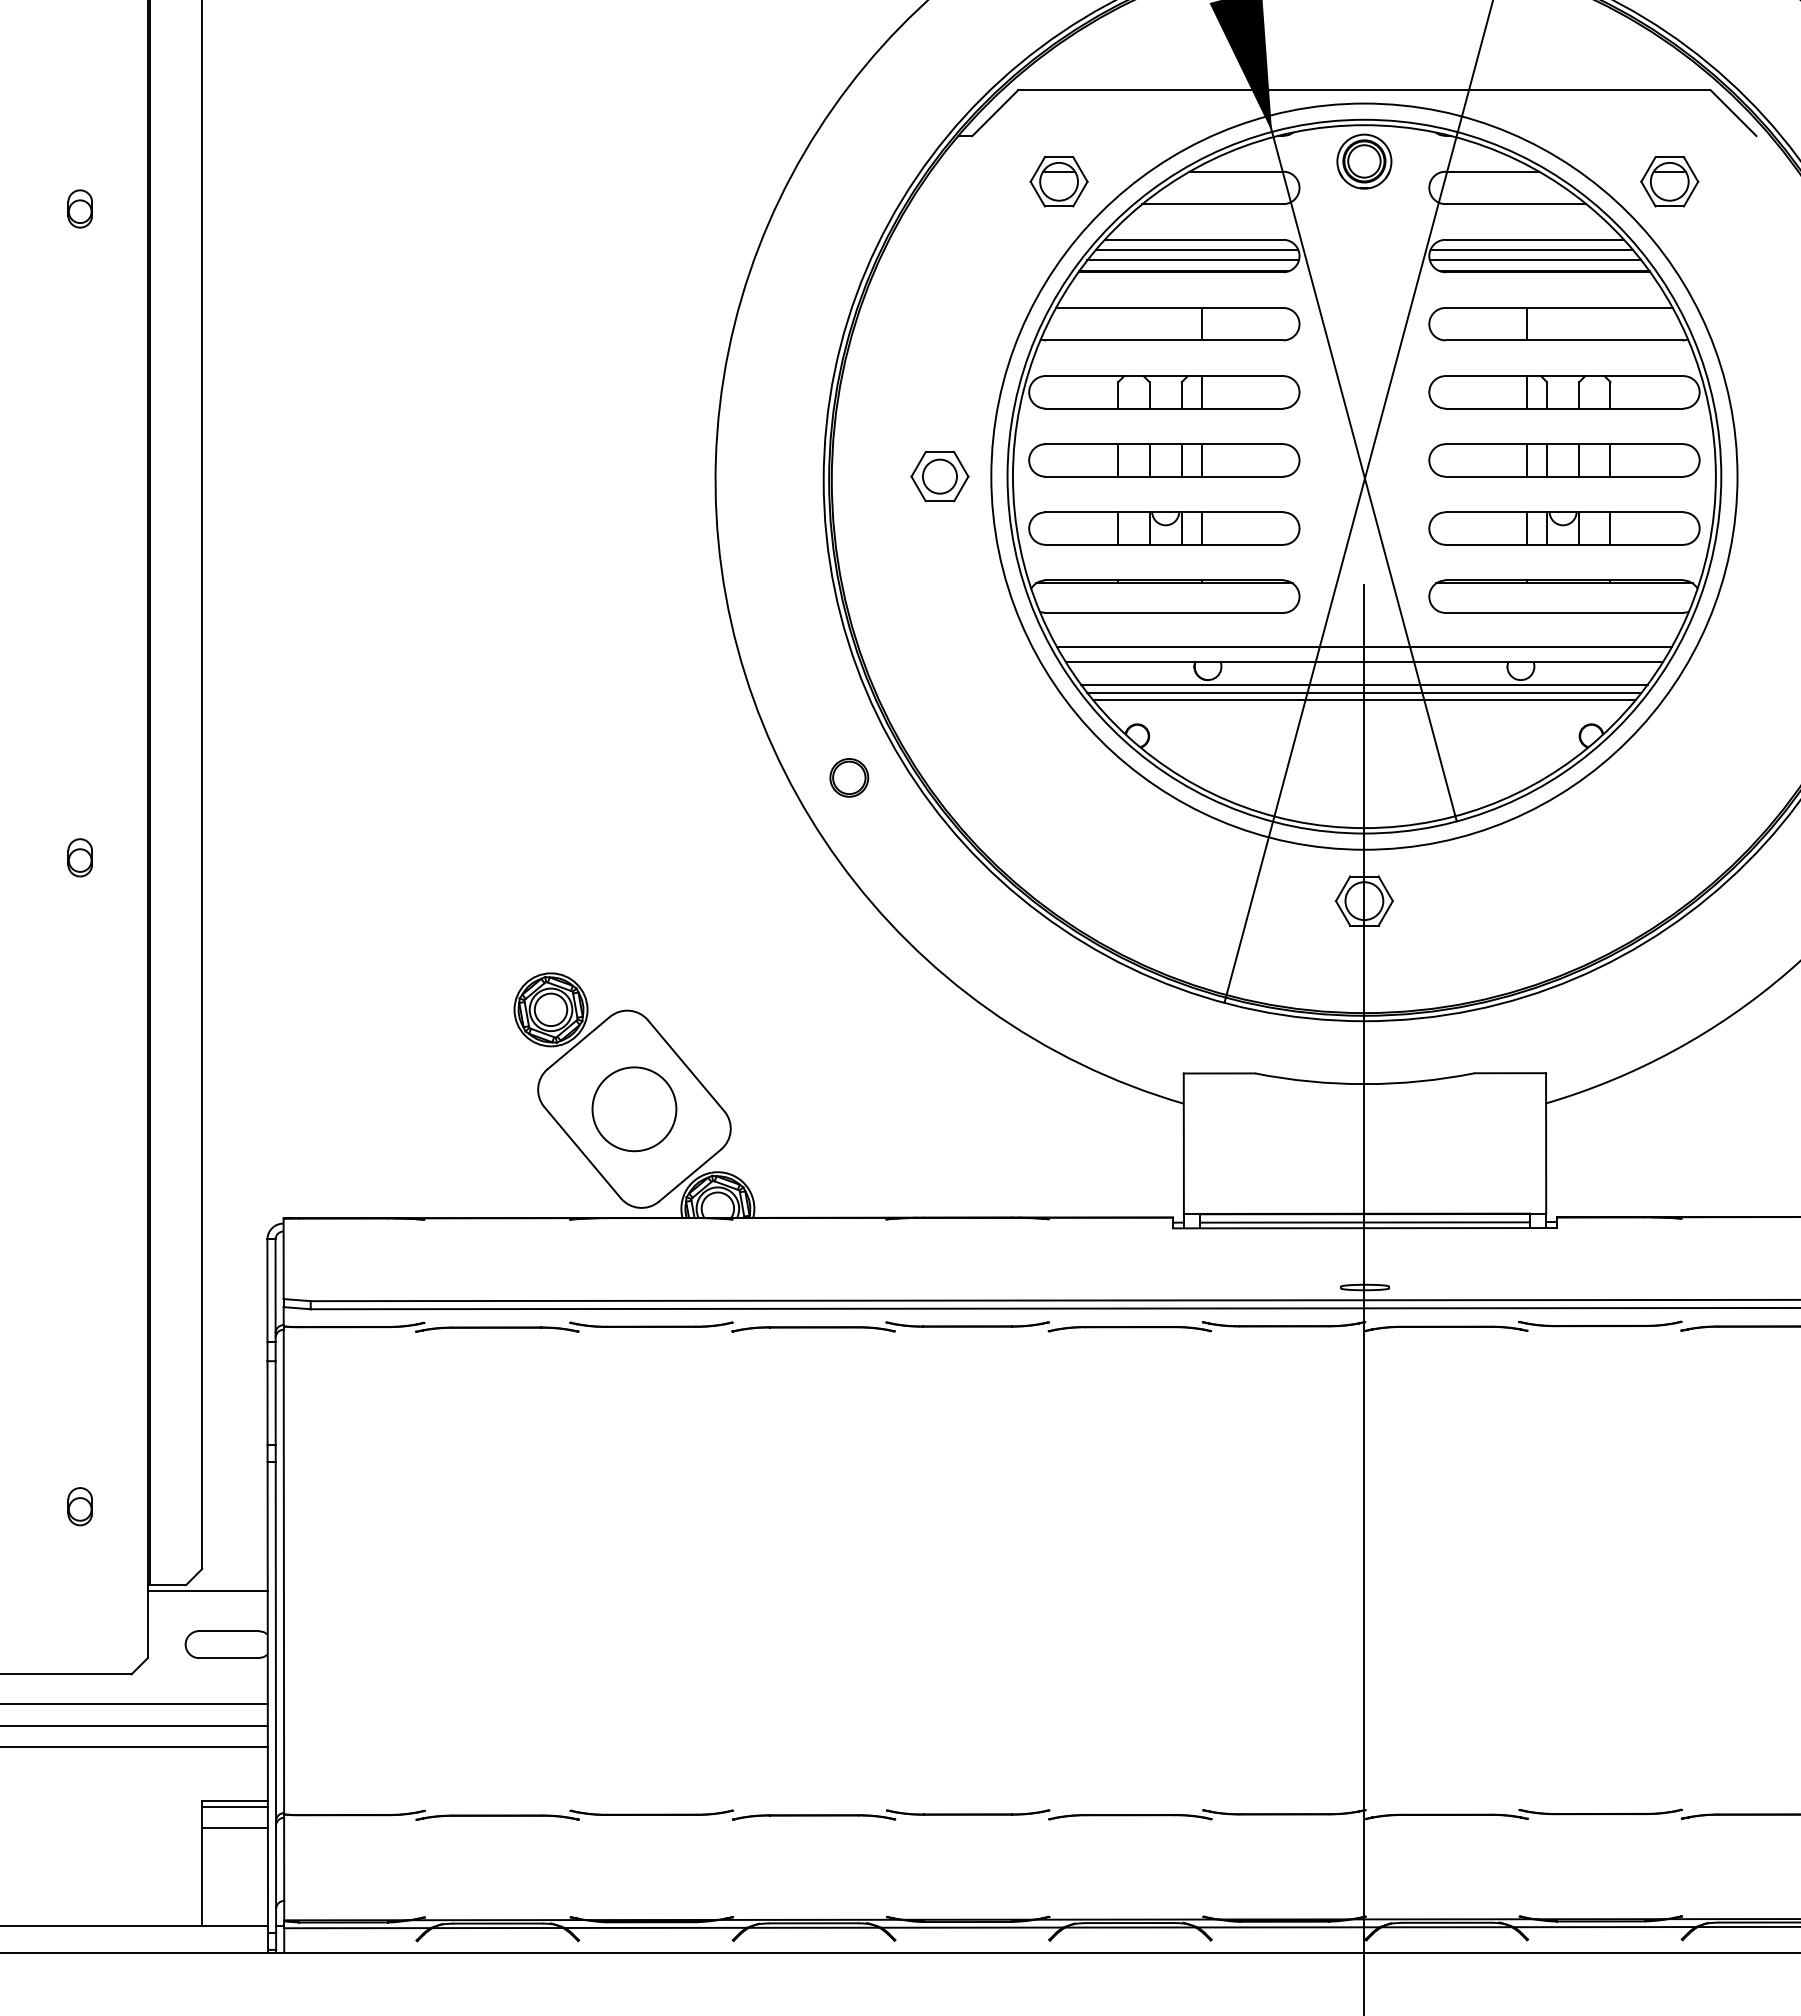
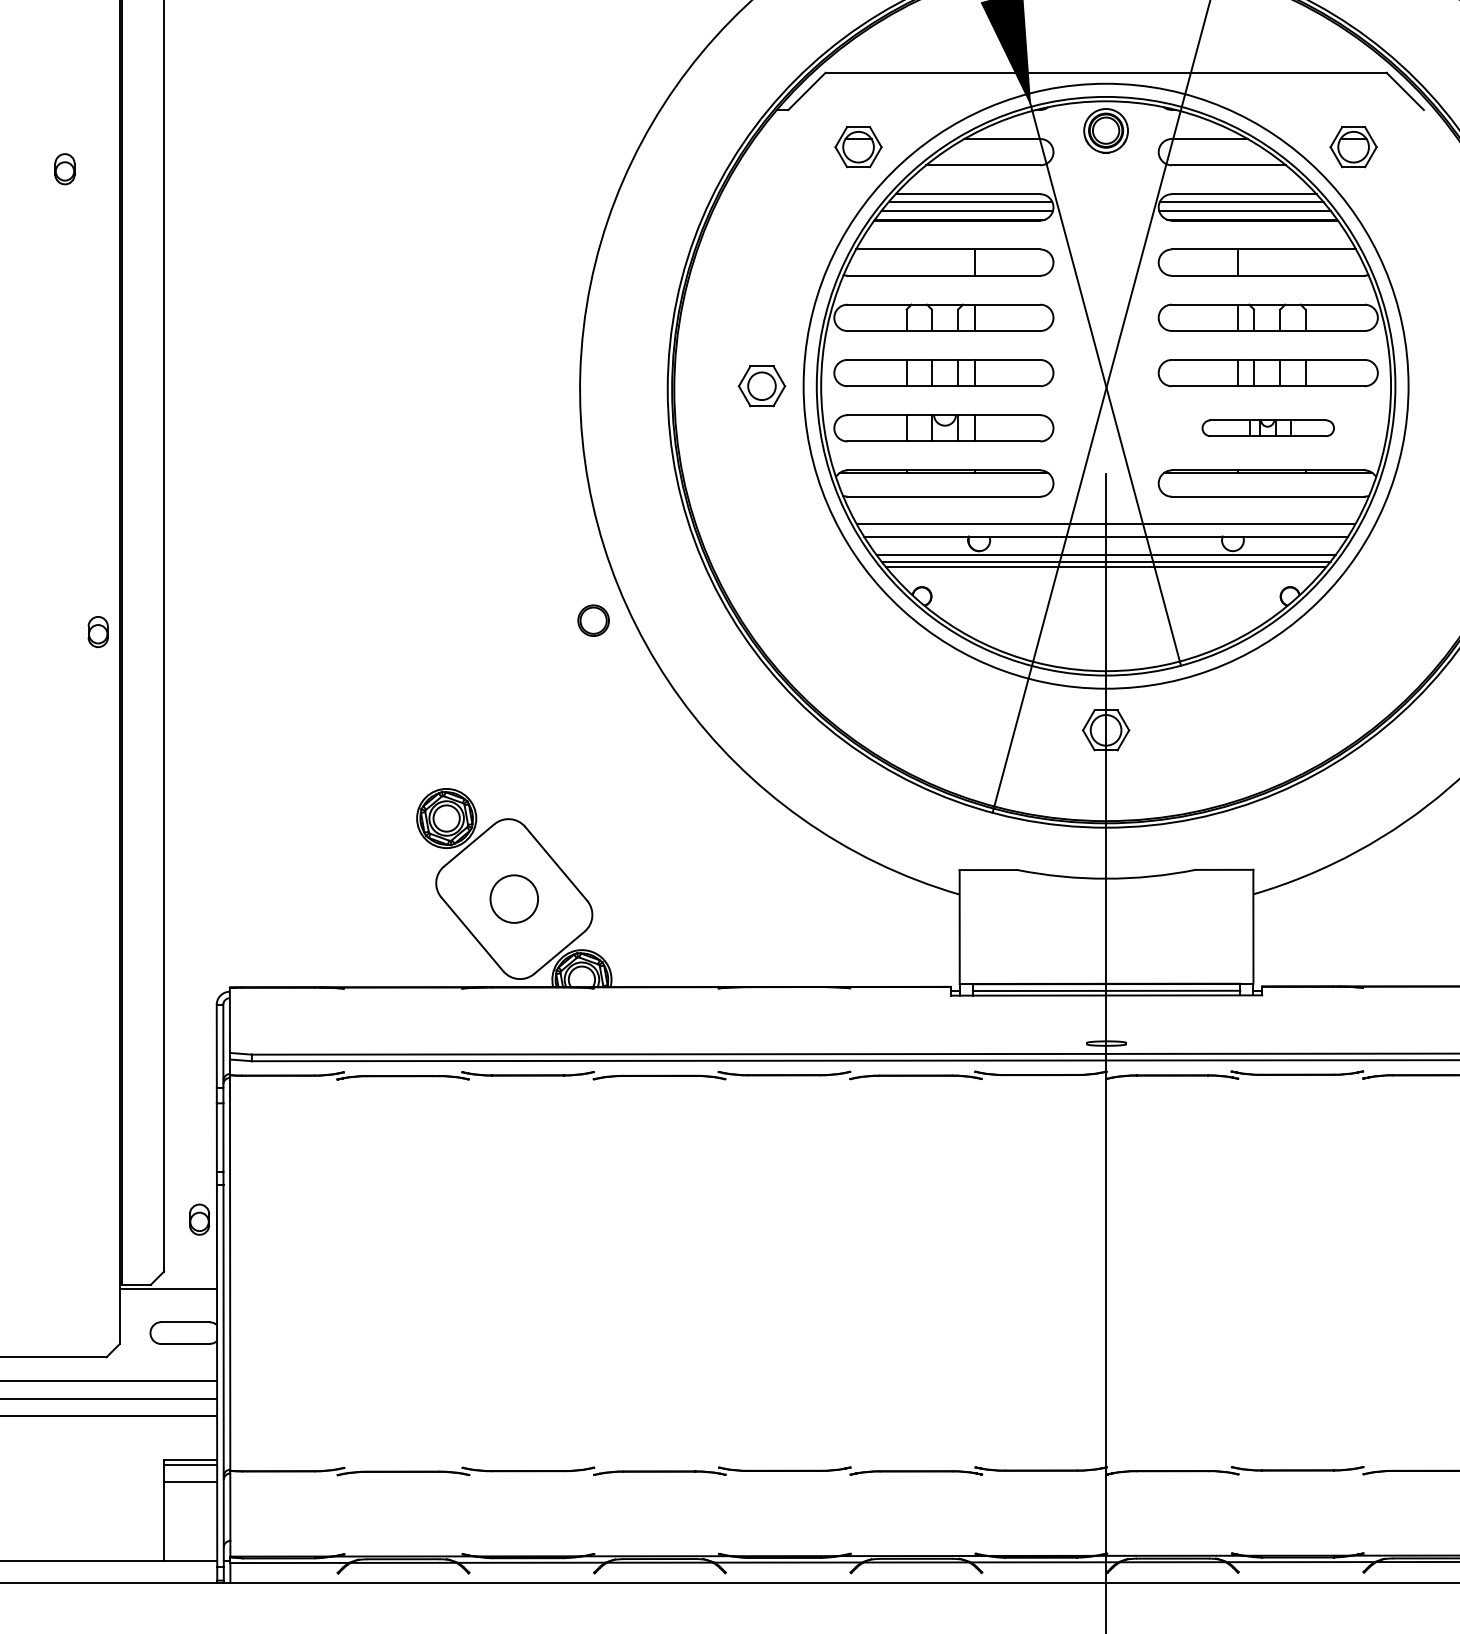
part: (1564, 528) -> (1268, 428), size x0.6
part: (849, 777) -> (593, 620), moved
part: (79, 857) -> (97, 631), moved
circle: (634, 1109) -> (514, 899), size x0.7
part: (79, 1506) -> (198, 1219), moved

